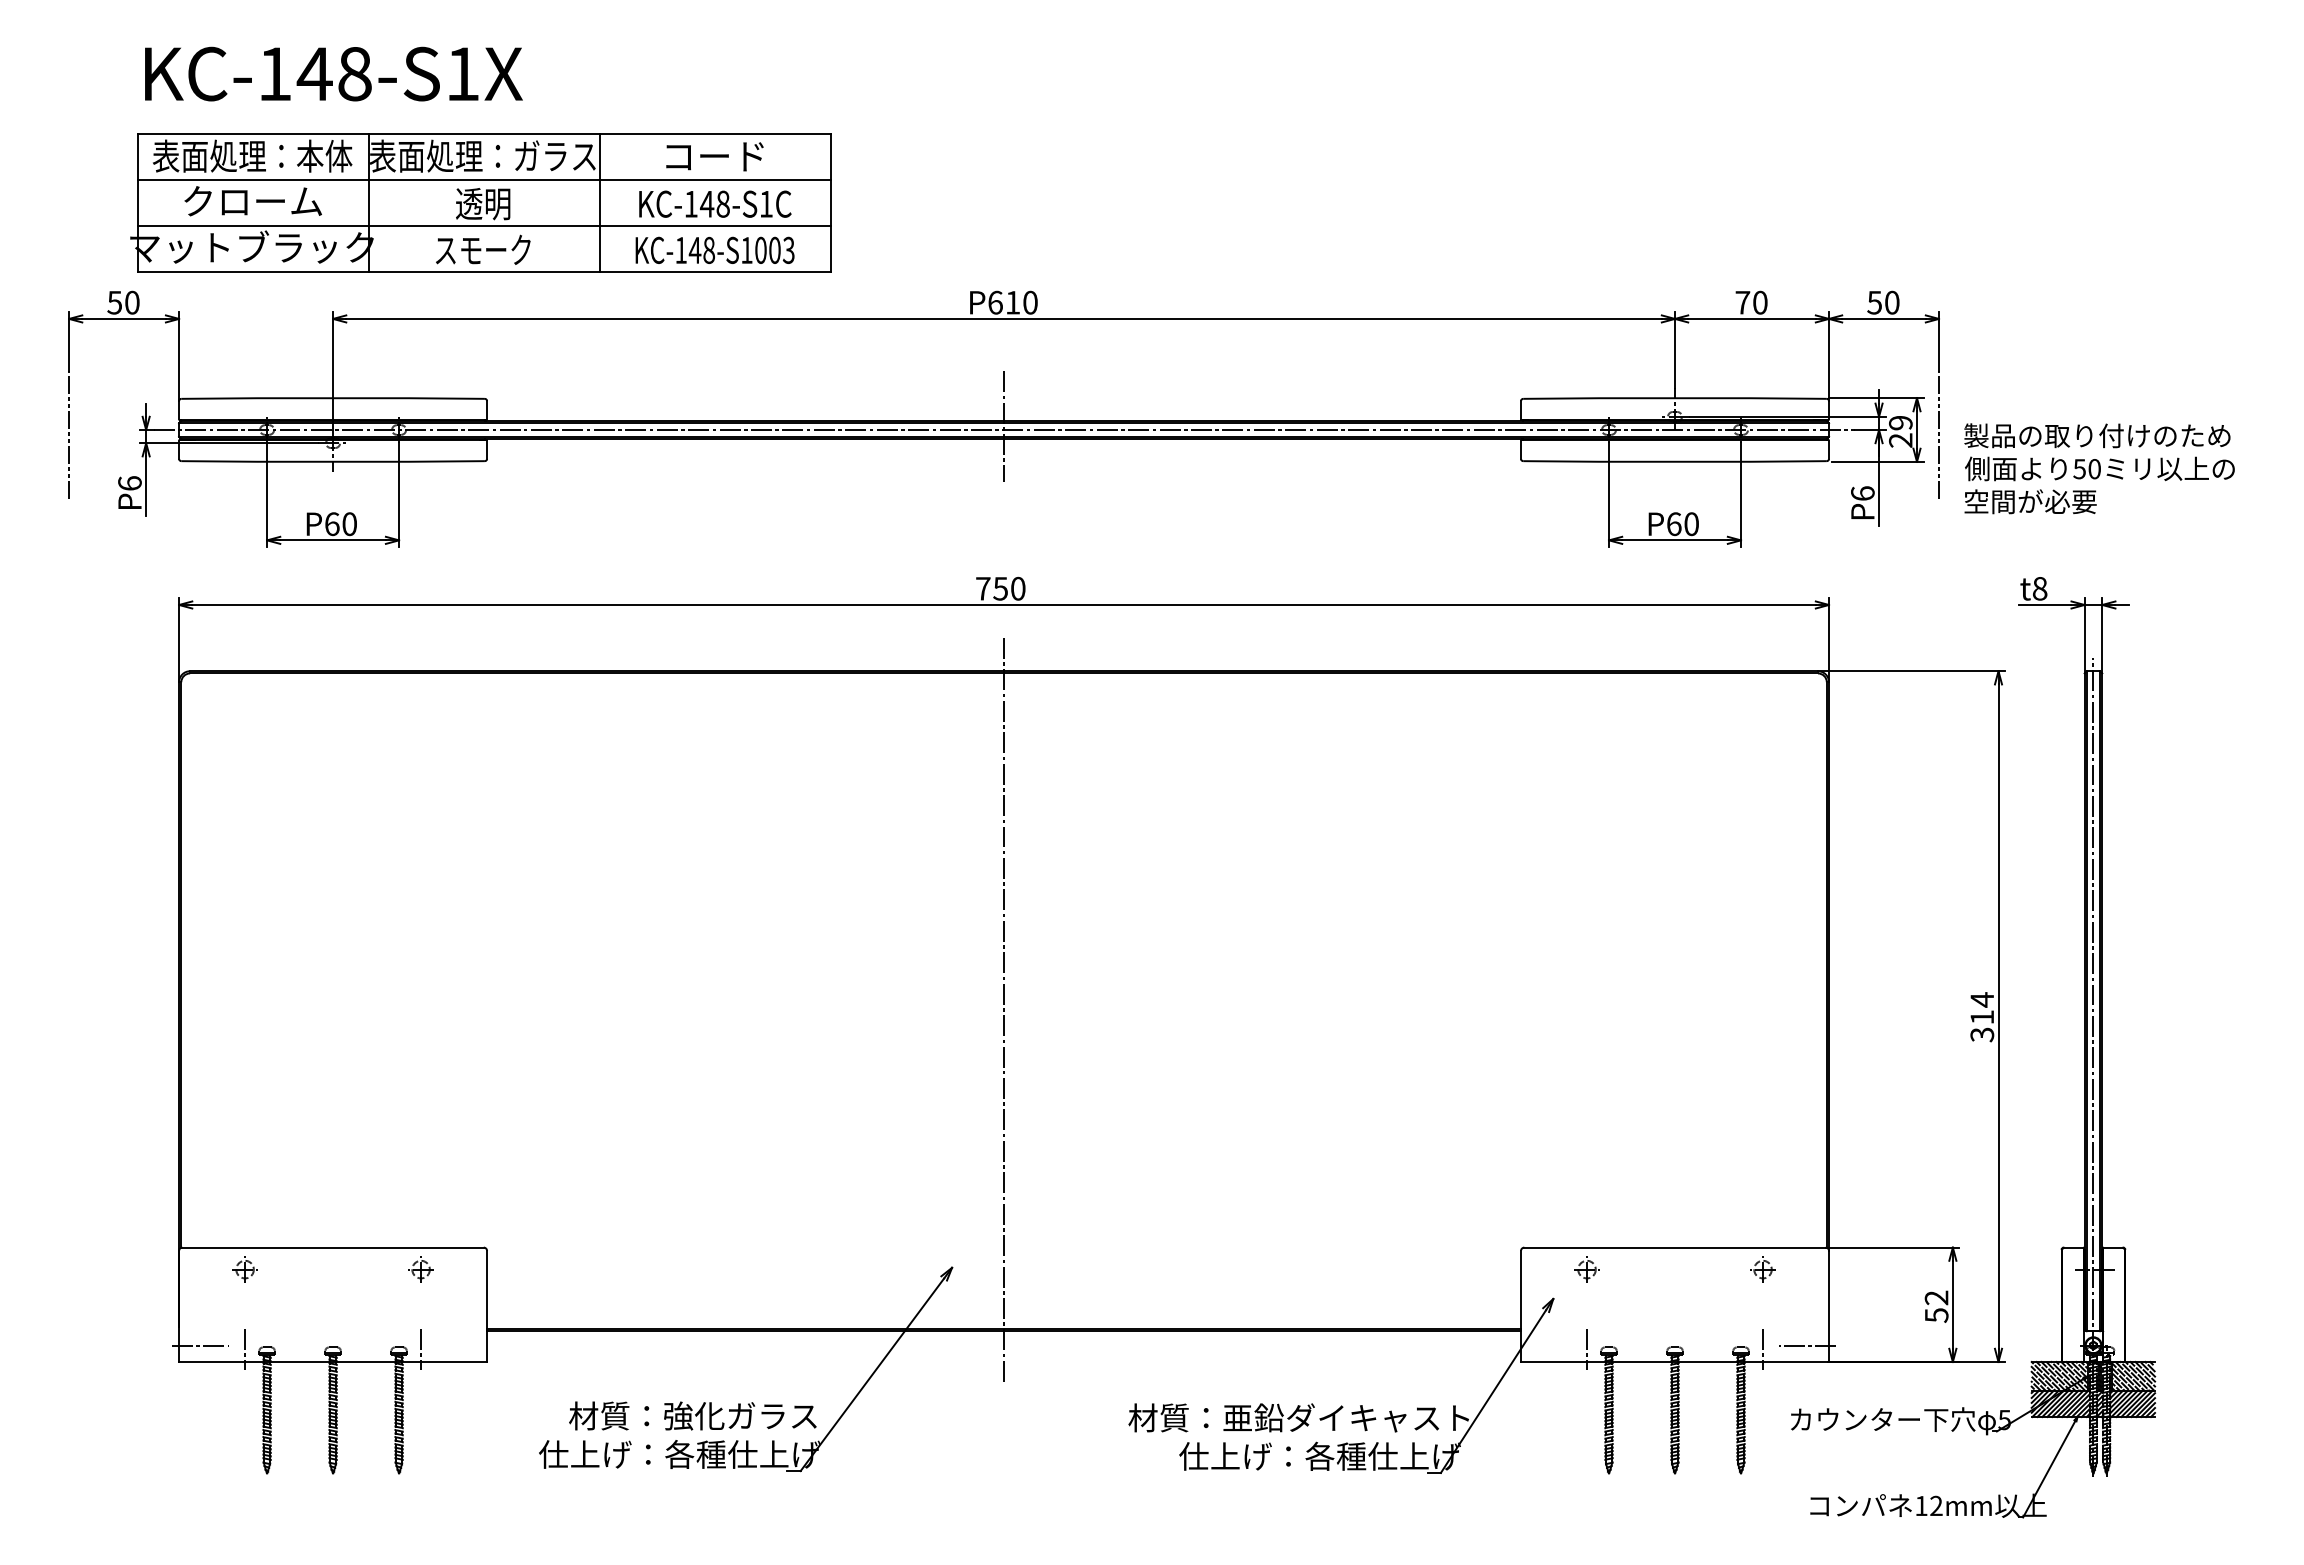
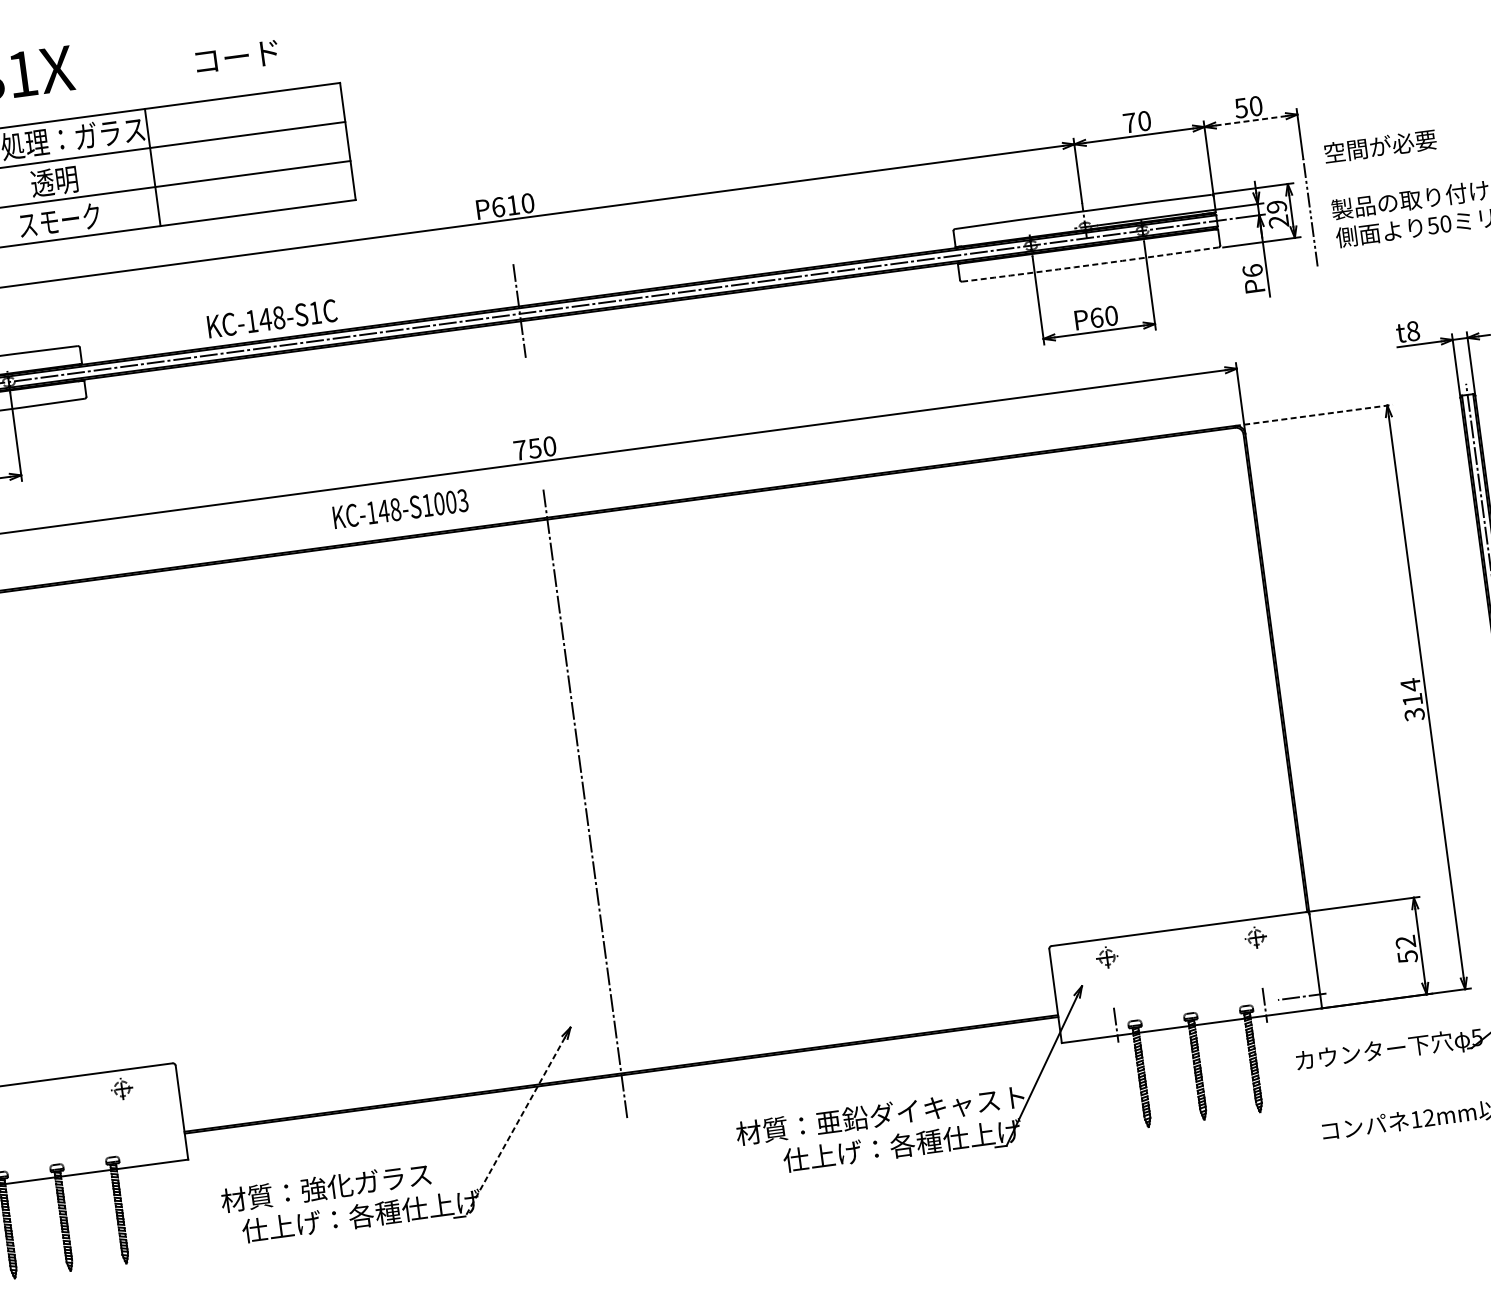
text: (714, 156) -> (236, 57), moved
text: (715, 203) -> (272, 318), moved
text: (714, 249) -> (400, 508), moved
line: (1884, 318) -> (1251, 120), solid -> dashed
arc: (1675, 461) -> (1090, 264), solid -> dashed
text: (2030, 501) -> (1380, 146), moved
line: (1911, 671) -> (1313, 415), solid -> dashed
line: (421, 1349) -> (131, 1156), removed
line: (872, 1375) -> (515, 1127), solid -> dashed
text: (692, 1415) -> (325, 1187), moved

